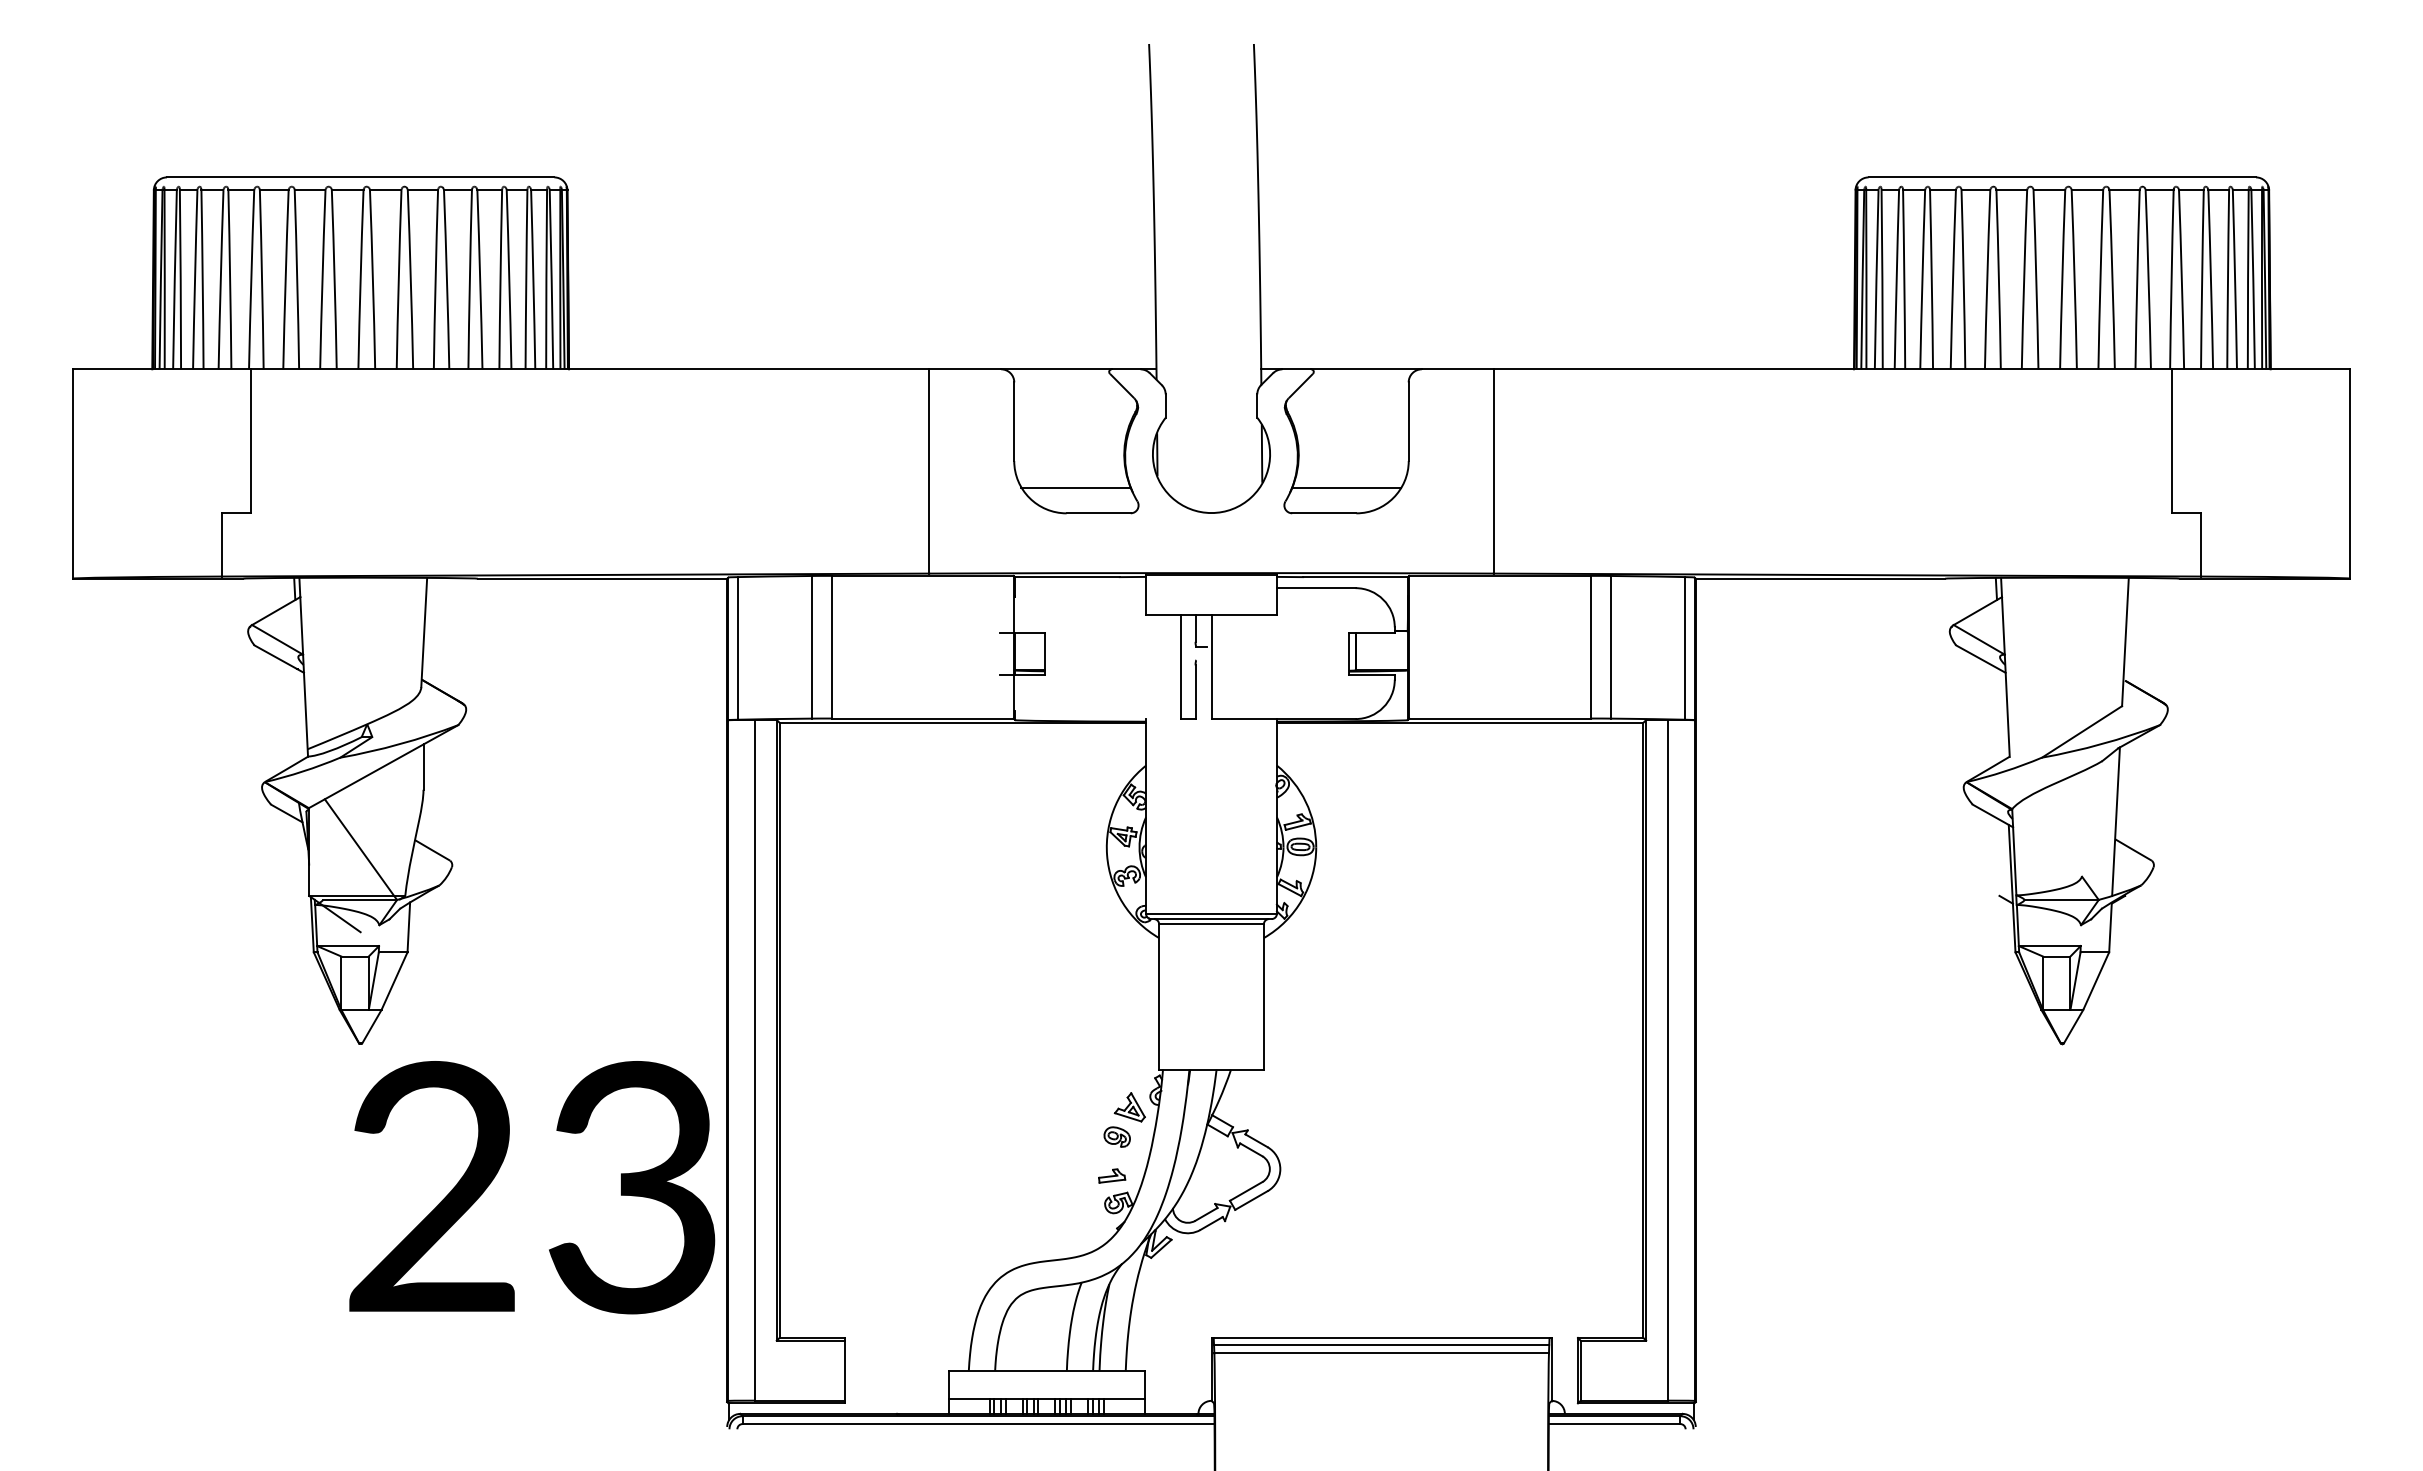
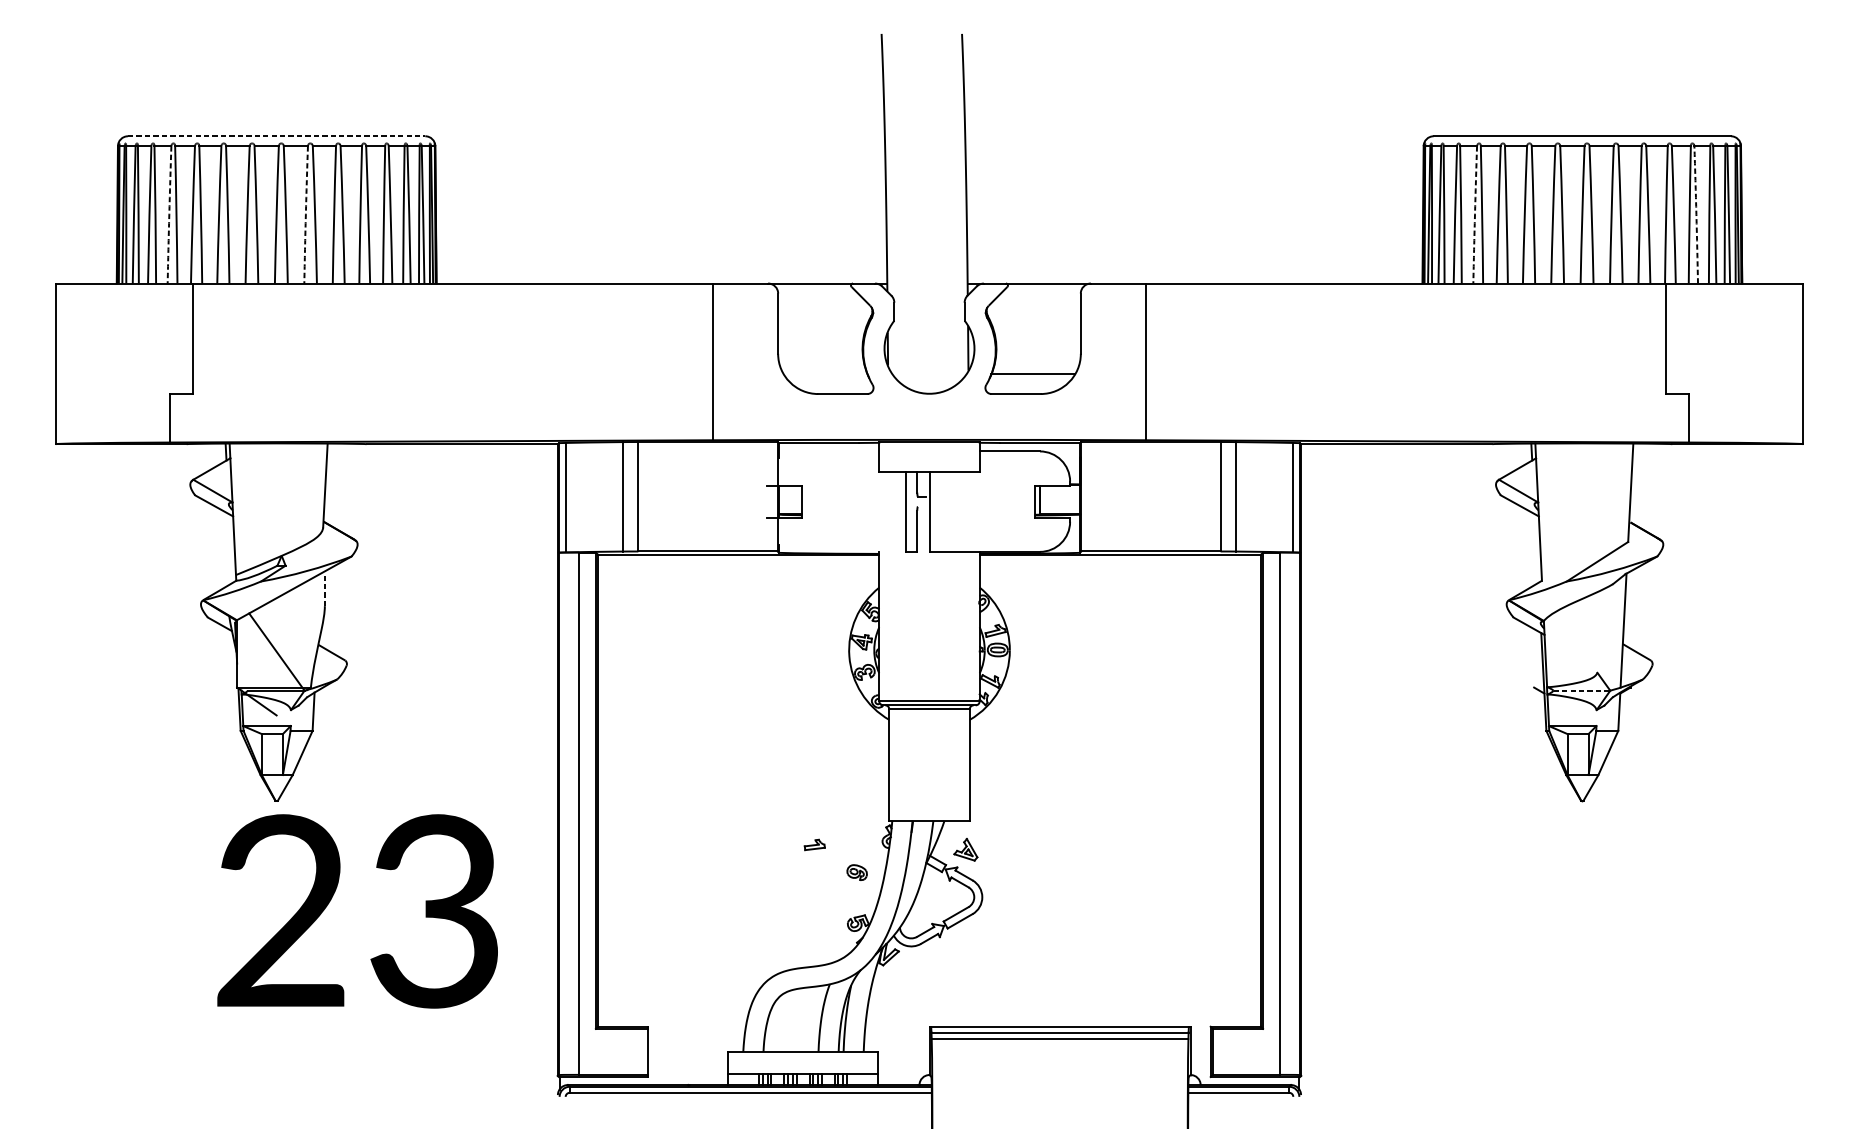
line: (360, 177) -> (276, 136), solid -> dashed
arc: (220, 279) -> (169, 214), solid -> dashed
arc: (398, 279) -> (305, 214), solid -> dashed
arc: (1922, 279) -> (1475, 214), solid -> dashed
arc: (2211, 279) -> (1696, 214), solid -> dashed
line: (1076, 487) -> (825, 374), removed
line: (423, 767) -> (324, 589), solid -> dashed
line: (2061, 899) -> (1581, 690), solid -> dashed
part: (1129, 1107) -> (965, 849), moved
part: (1112, 1175) -> (815, 844), moved
text: (532, 1187) -> (357, 911), moved

